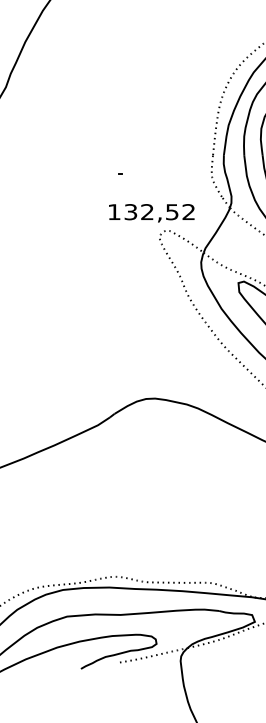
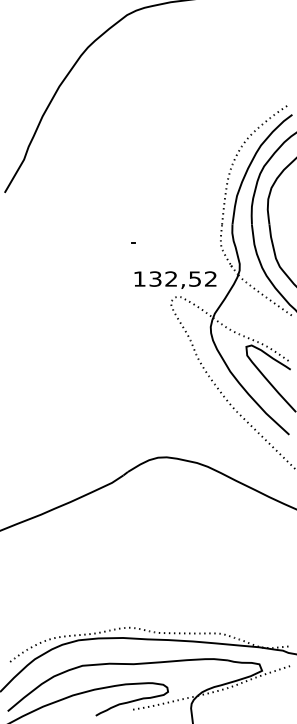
text: (151, 212) -> (175, 279), moved

